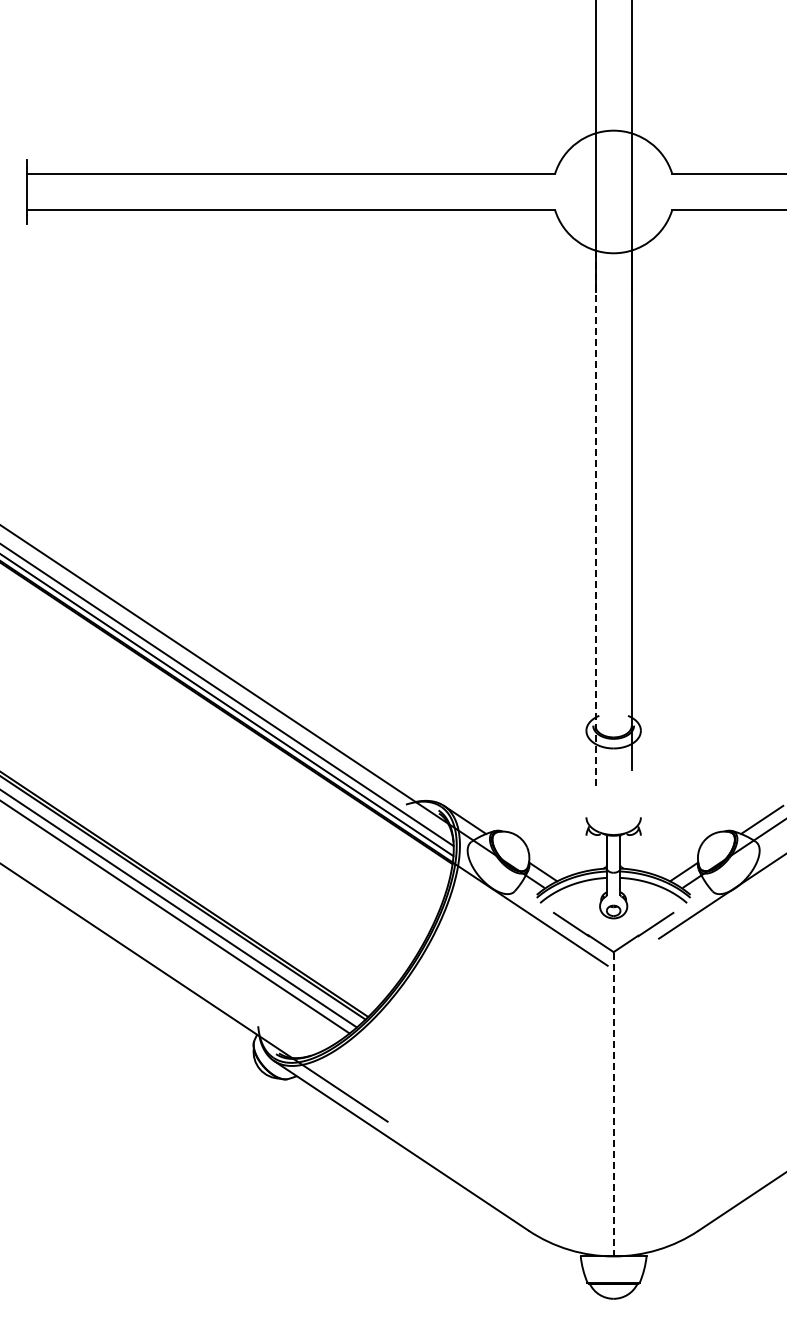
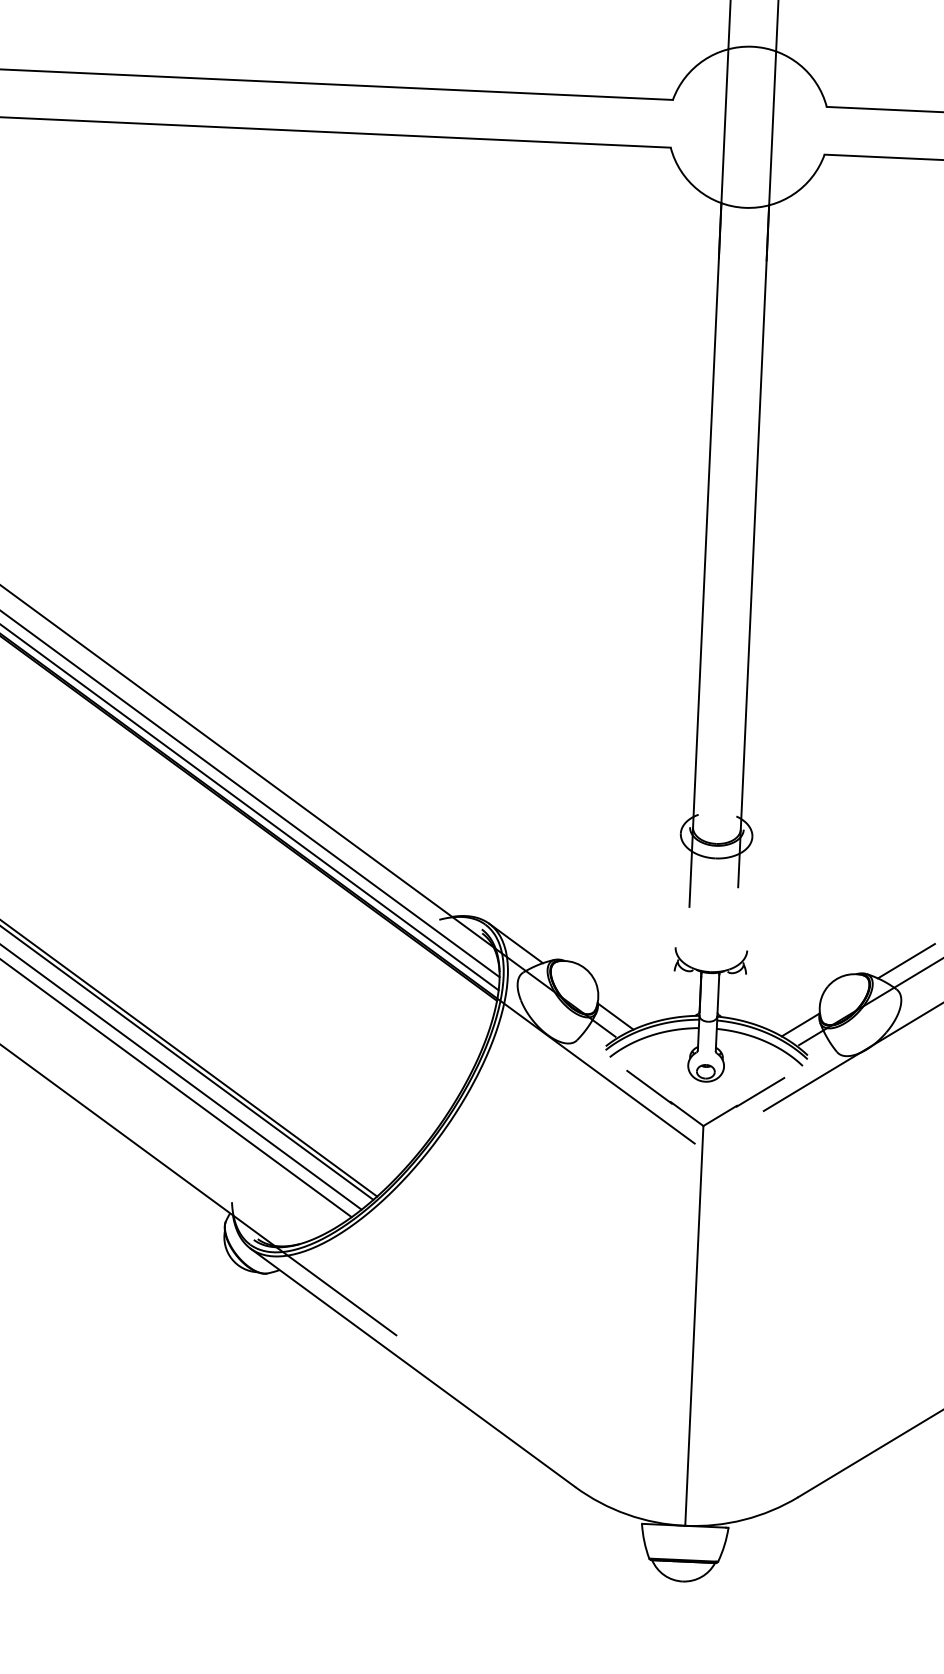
line: (595, 518) -> (705, 555), dashed -> solid
line: (613, 1104) -> (694, 1326), dashed -> solid

